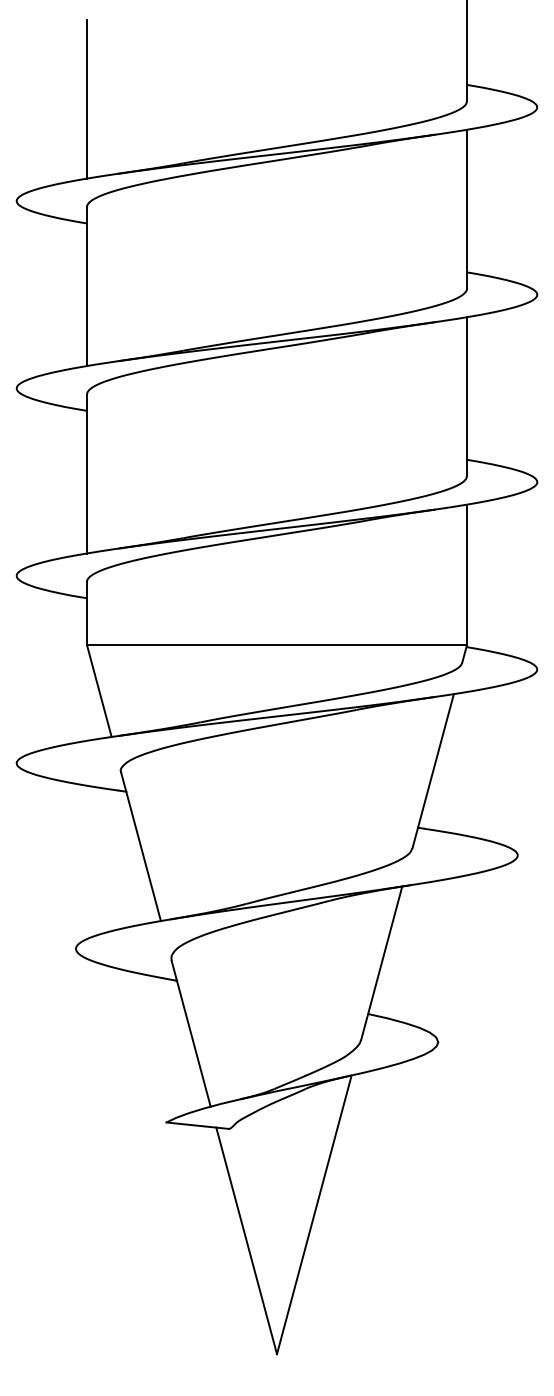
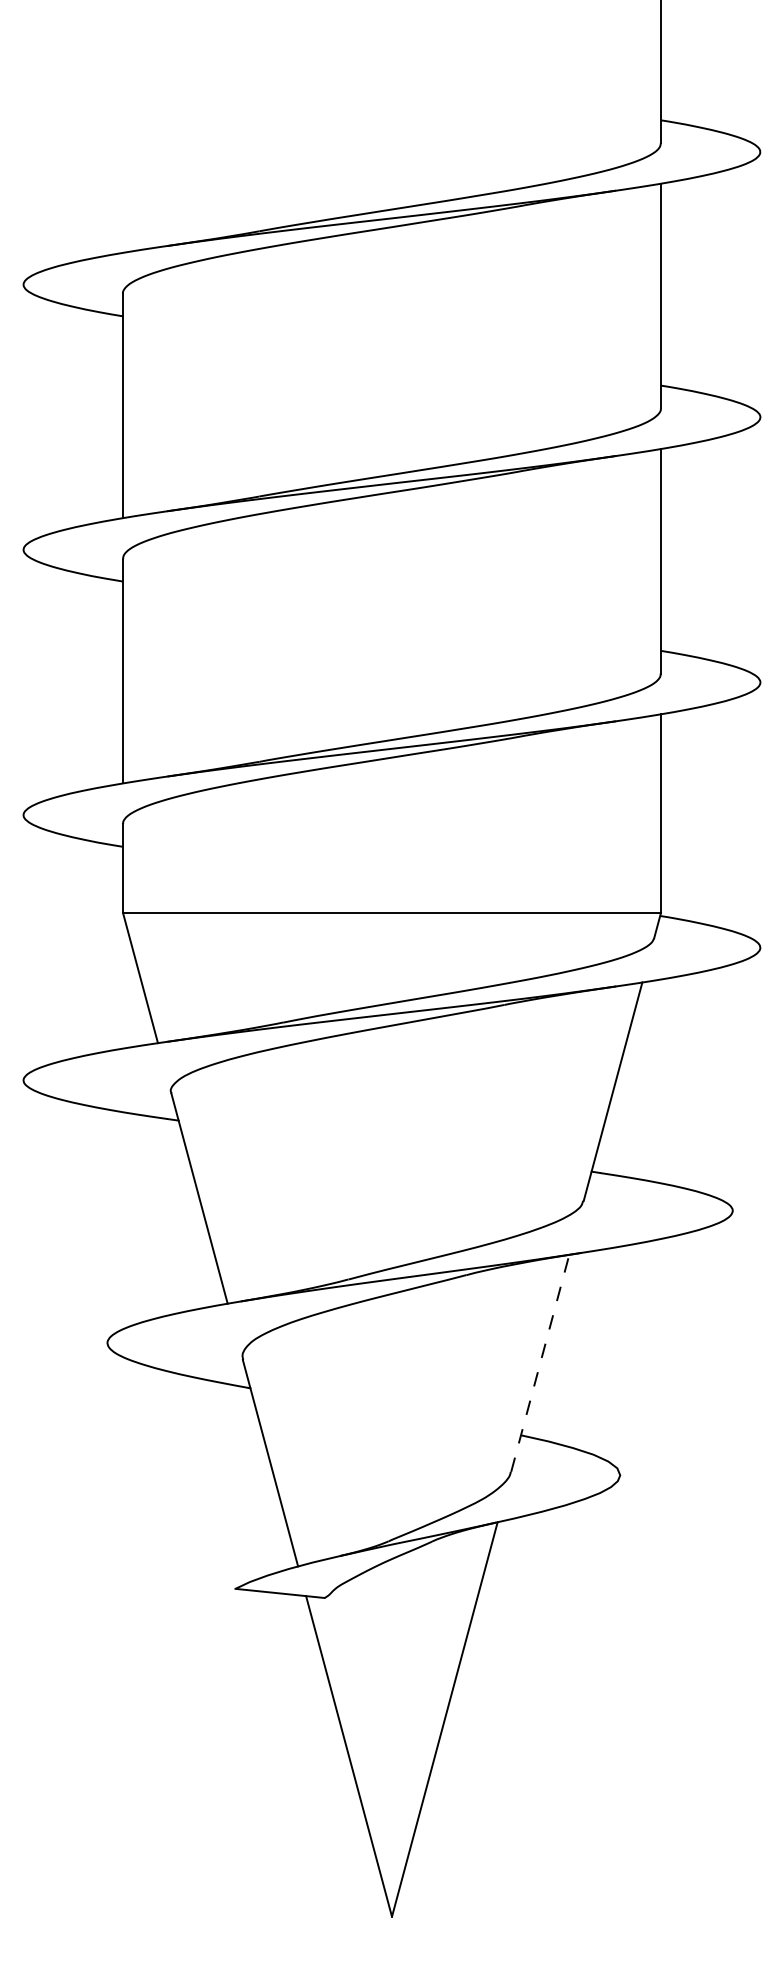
line: (87, 99) -> (123, 140), removed
line: (381, 962) -> (540, 1362), solid -> dashed

